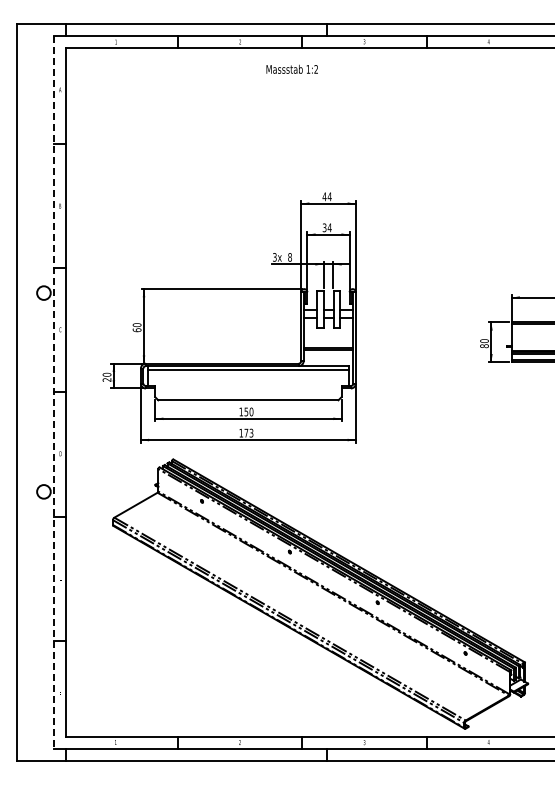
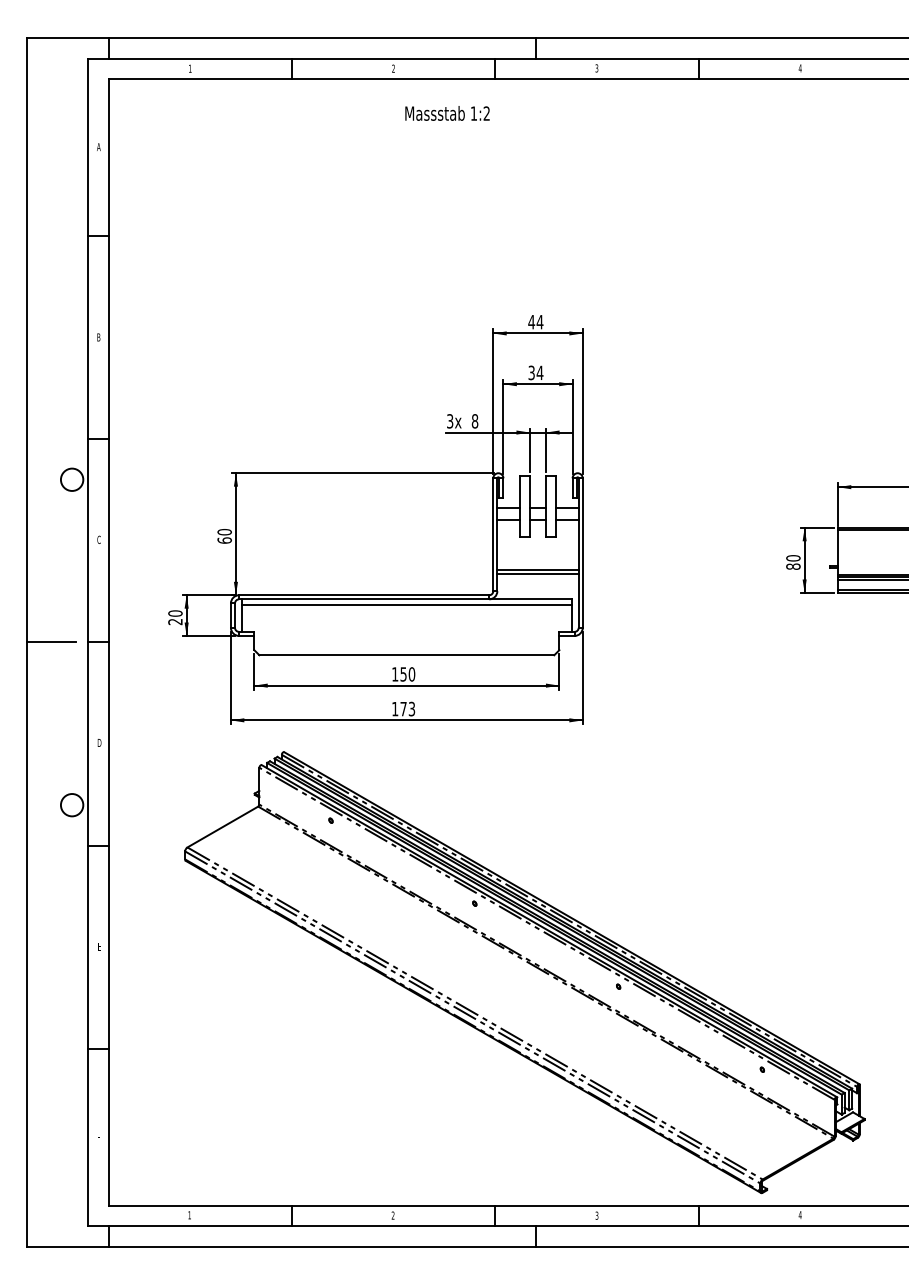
text: (291, 68) -> (446, 112), moved
line: (31, 392) -> (51, 642), added
line: (53, 392) -> (87, 642), dashed -> solid

